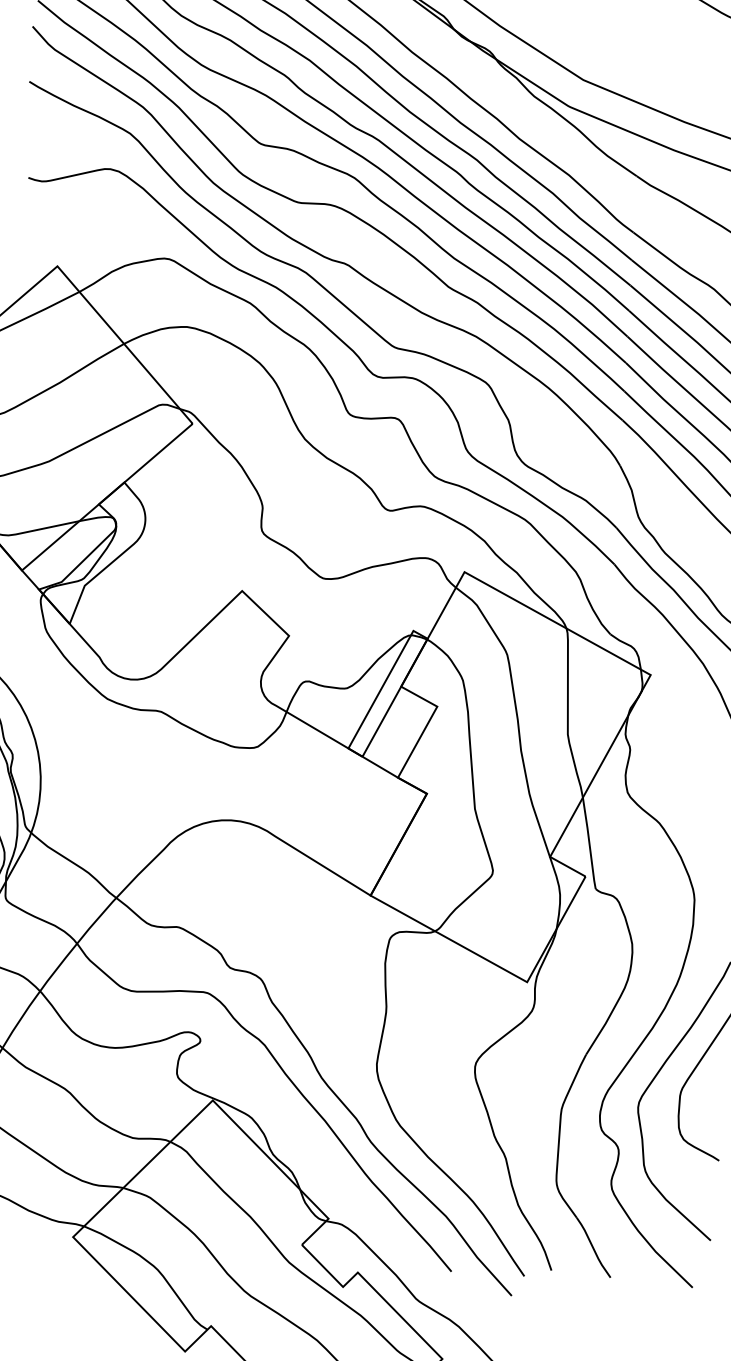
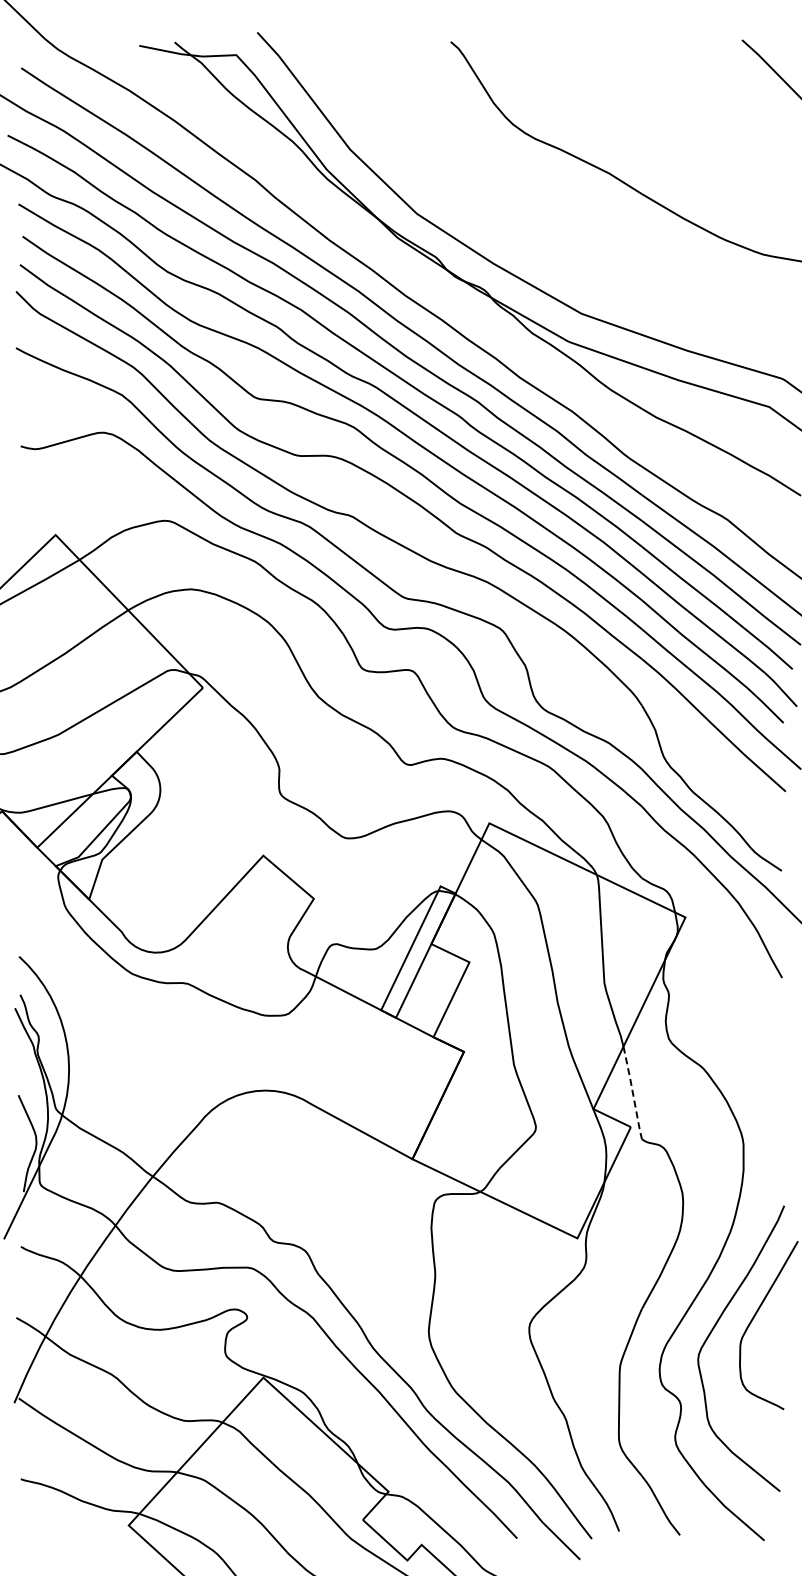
line: (589, 842) -> (632, 1092), solid -> dashed

